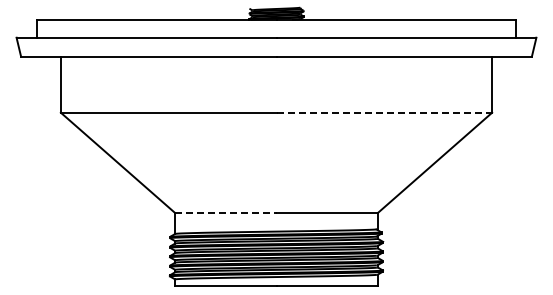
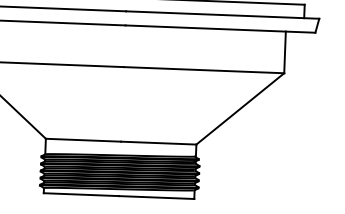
line: (384, 112) -> (204, 70), dashed -> solid
line: (225, 213) -> (83, 140), dashed -> solid

